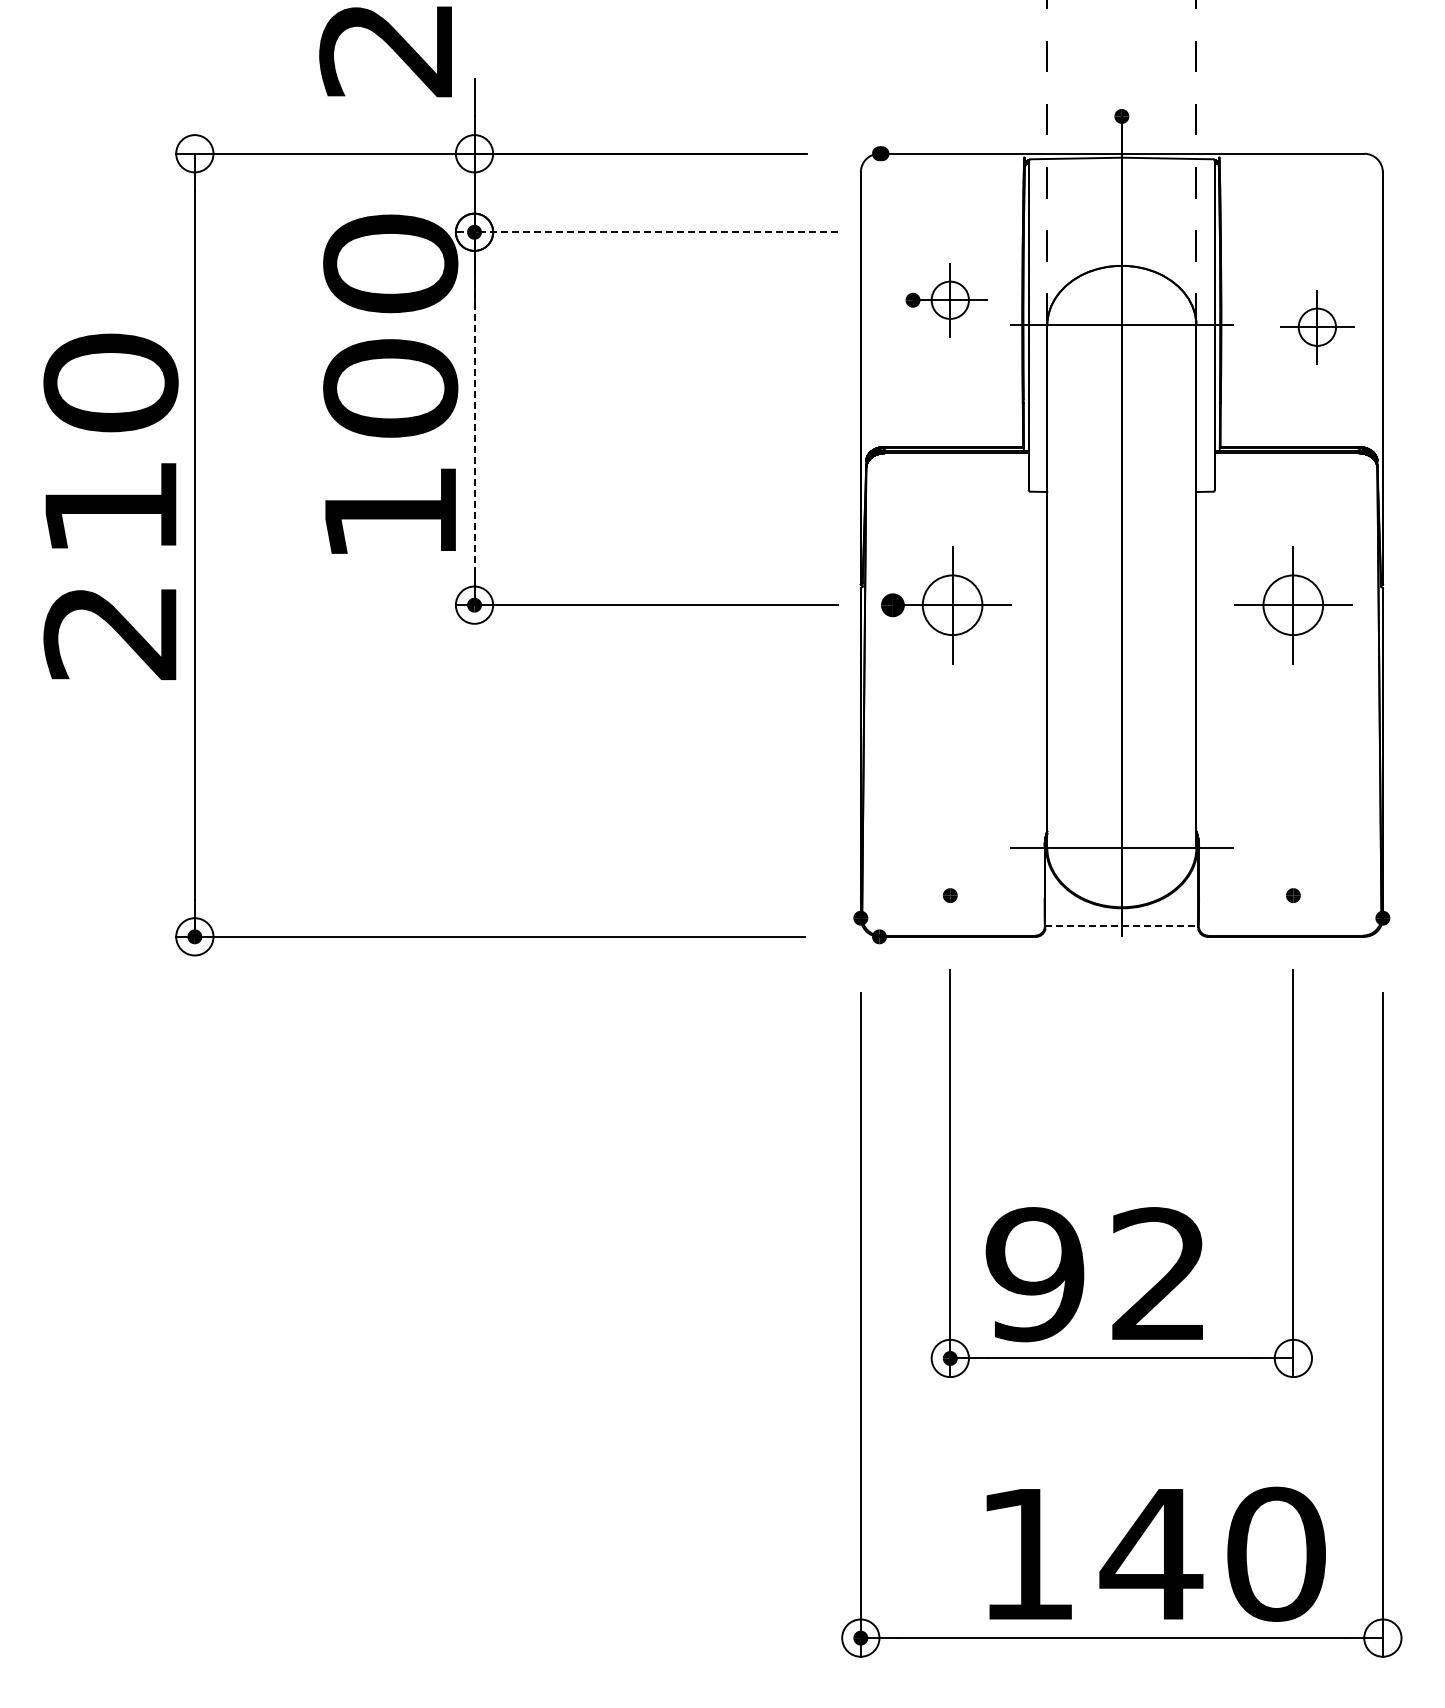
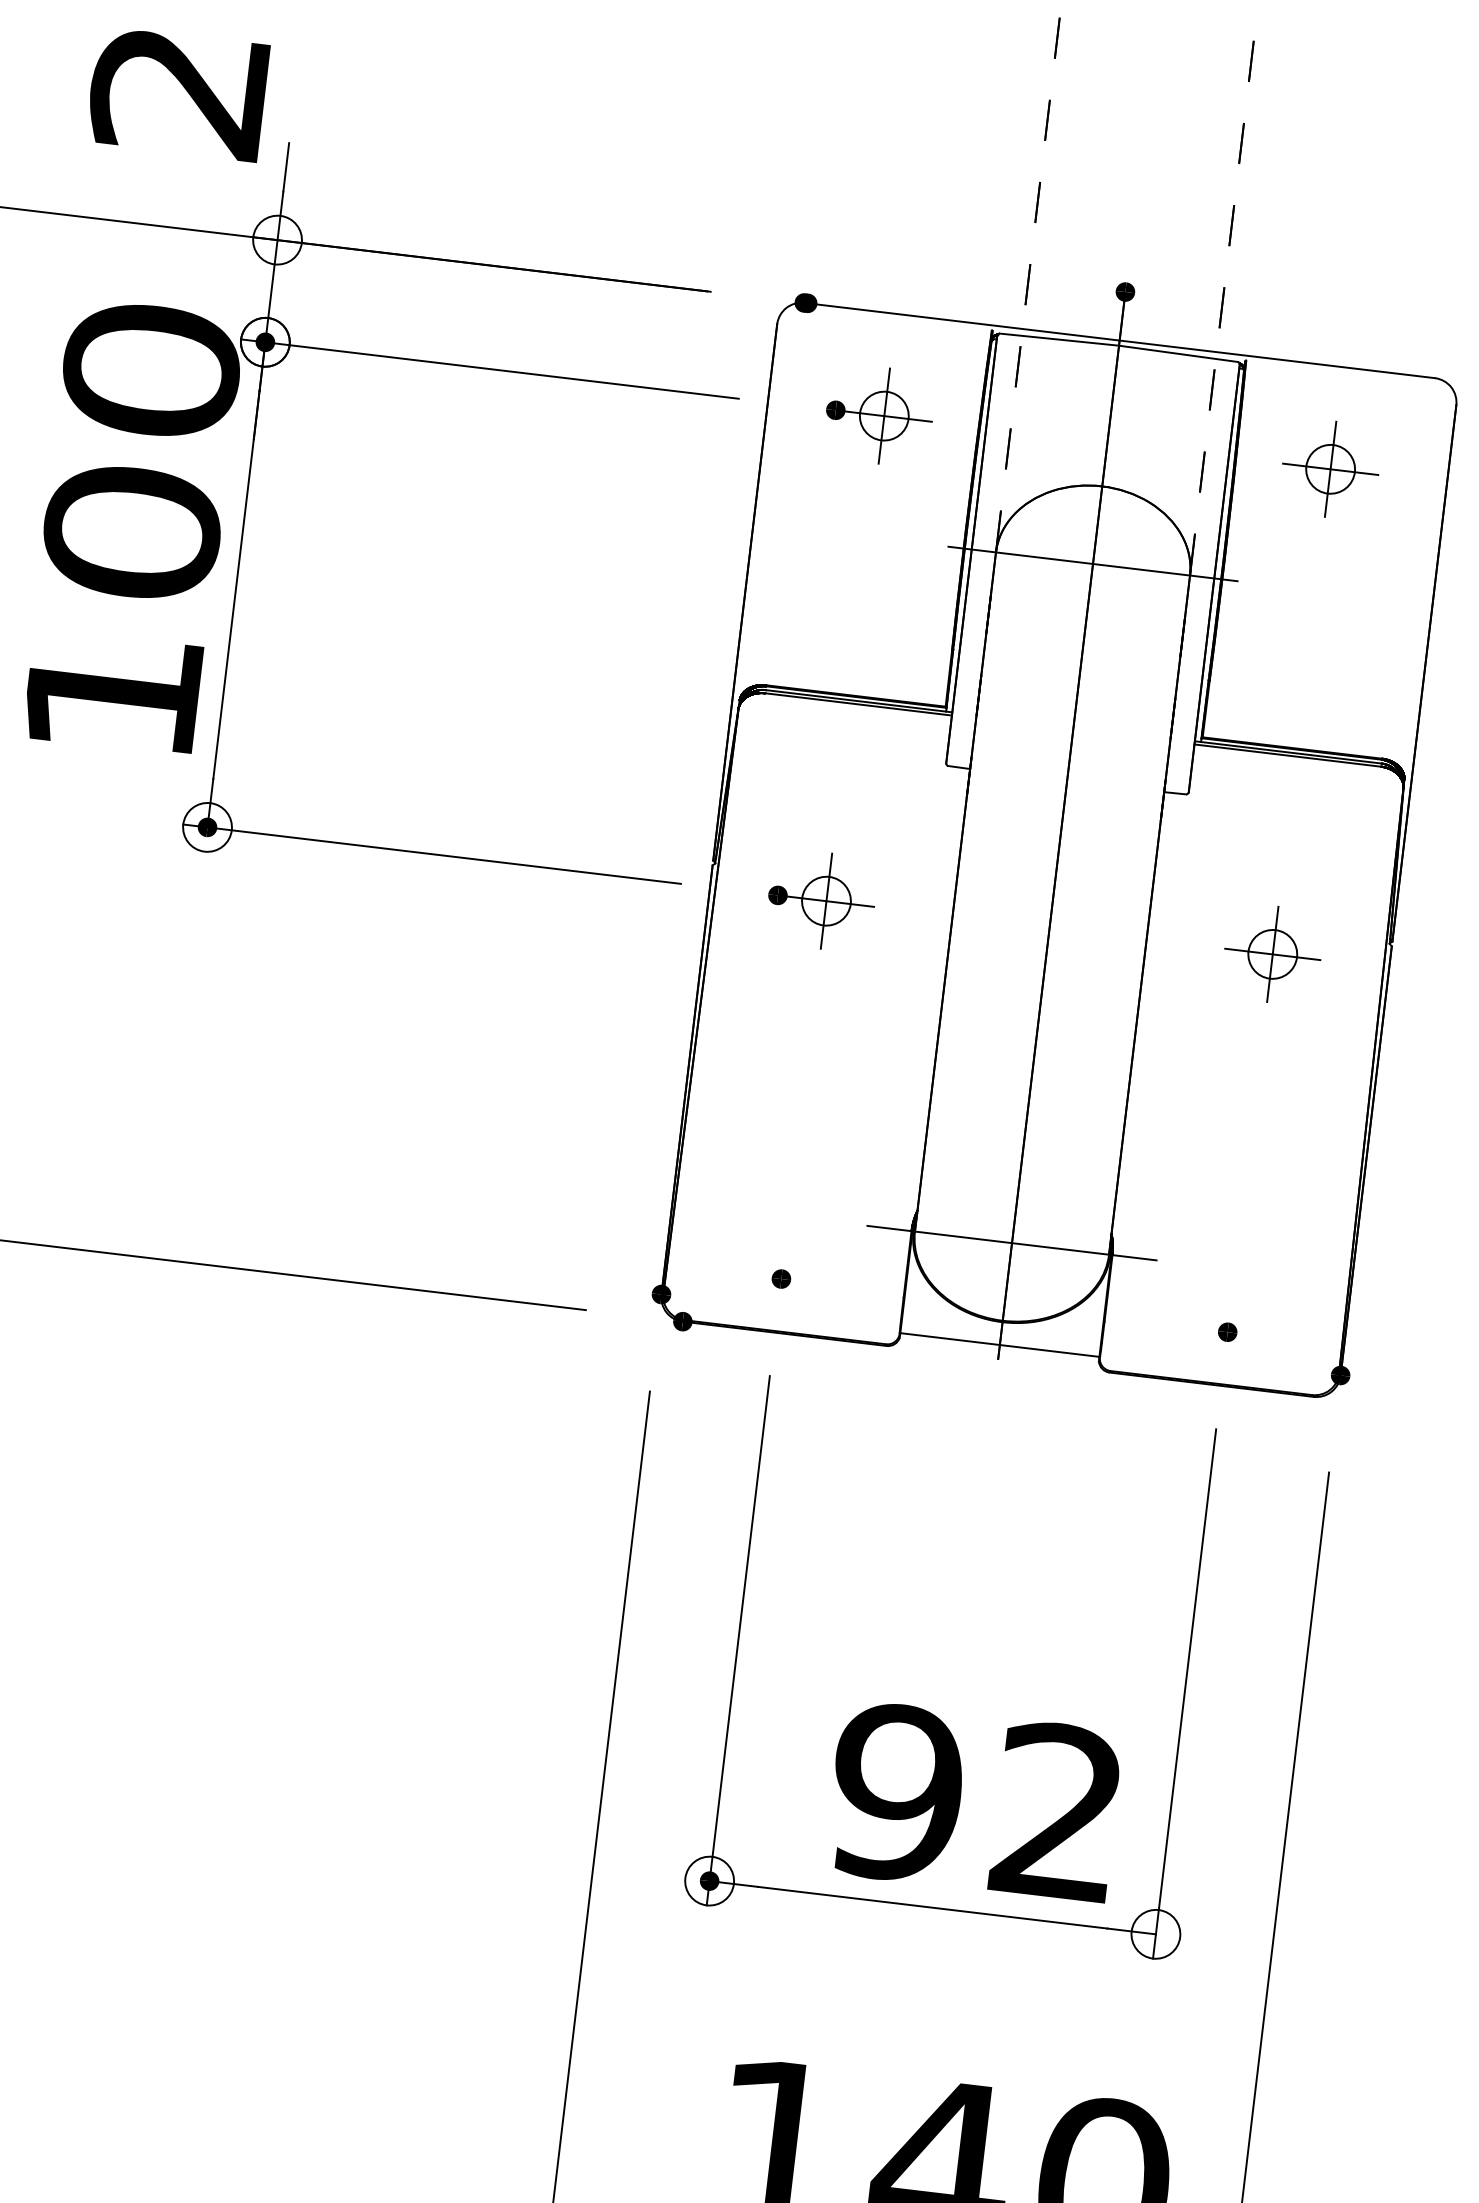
line: (646, 232) -> (489, 369), dashed -> solid
part: (946, 300) -> (879, 415), moved
part: (1317, 327) -> (1330, 469), moved
line: (474, 419) -> (236, 585), dashed -> solid
part: (946, 604) -> (821, 899), size x0.62
part: (1293, 604) -> (1273, 953), size x0.62
line: (1122, 925) -> (1000, 1344), dashed -> solid
text: (1093, 1274) -> (972, 1801), moved

